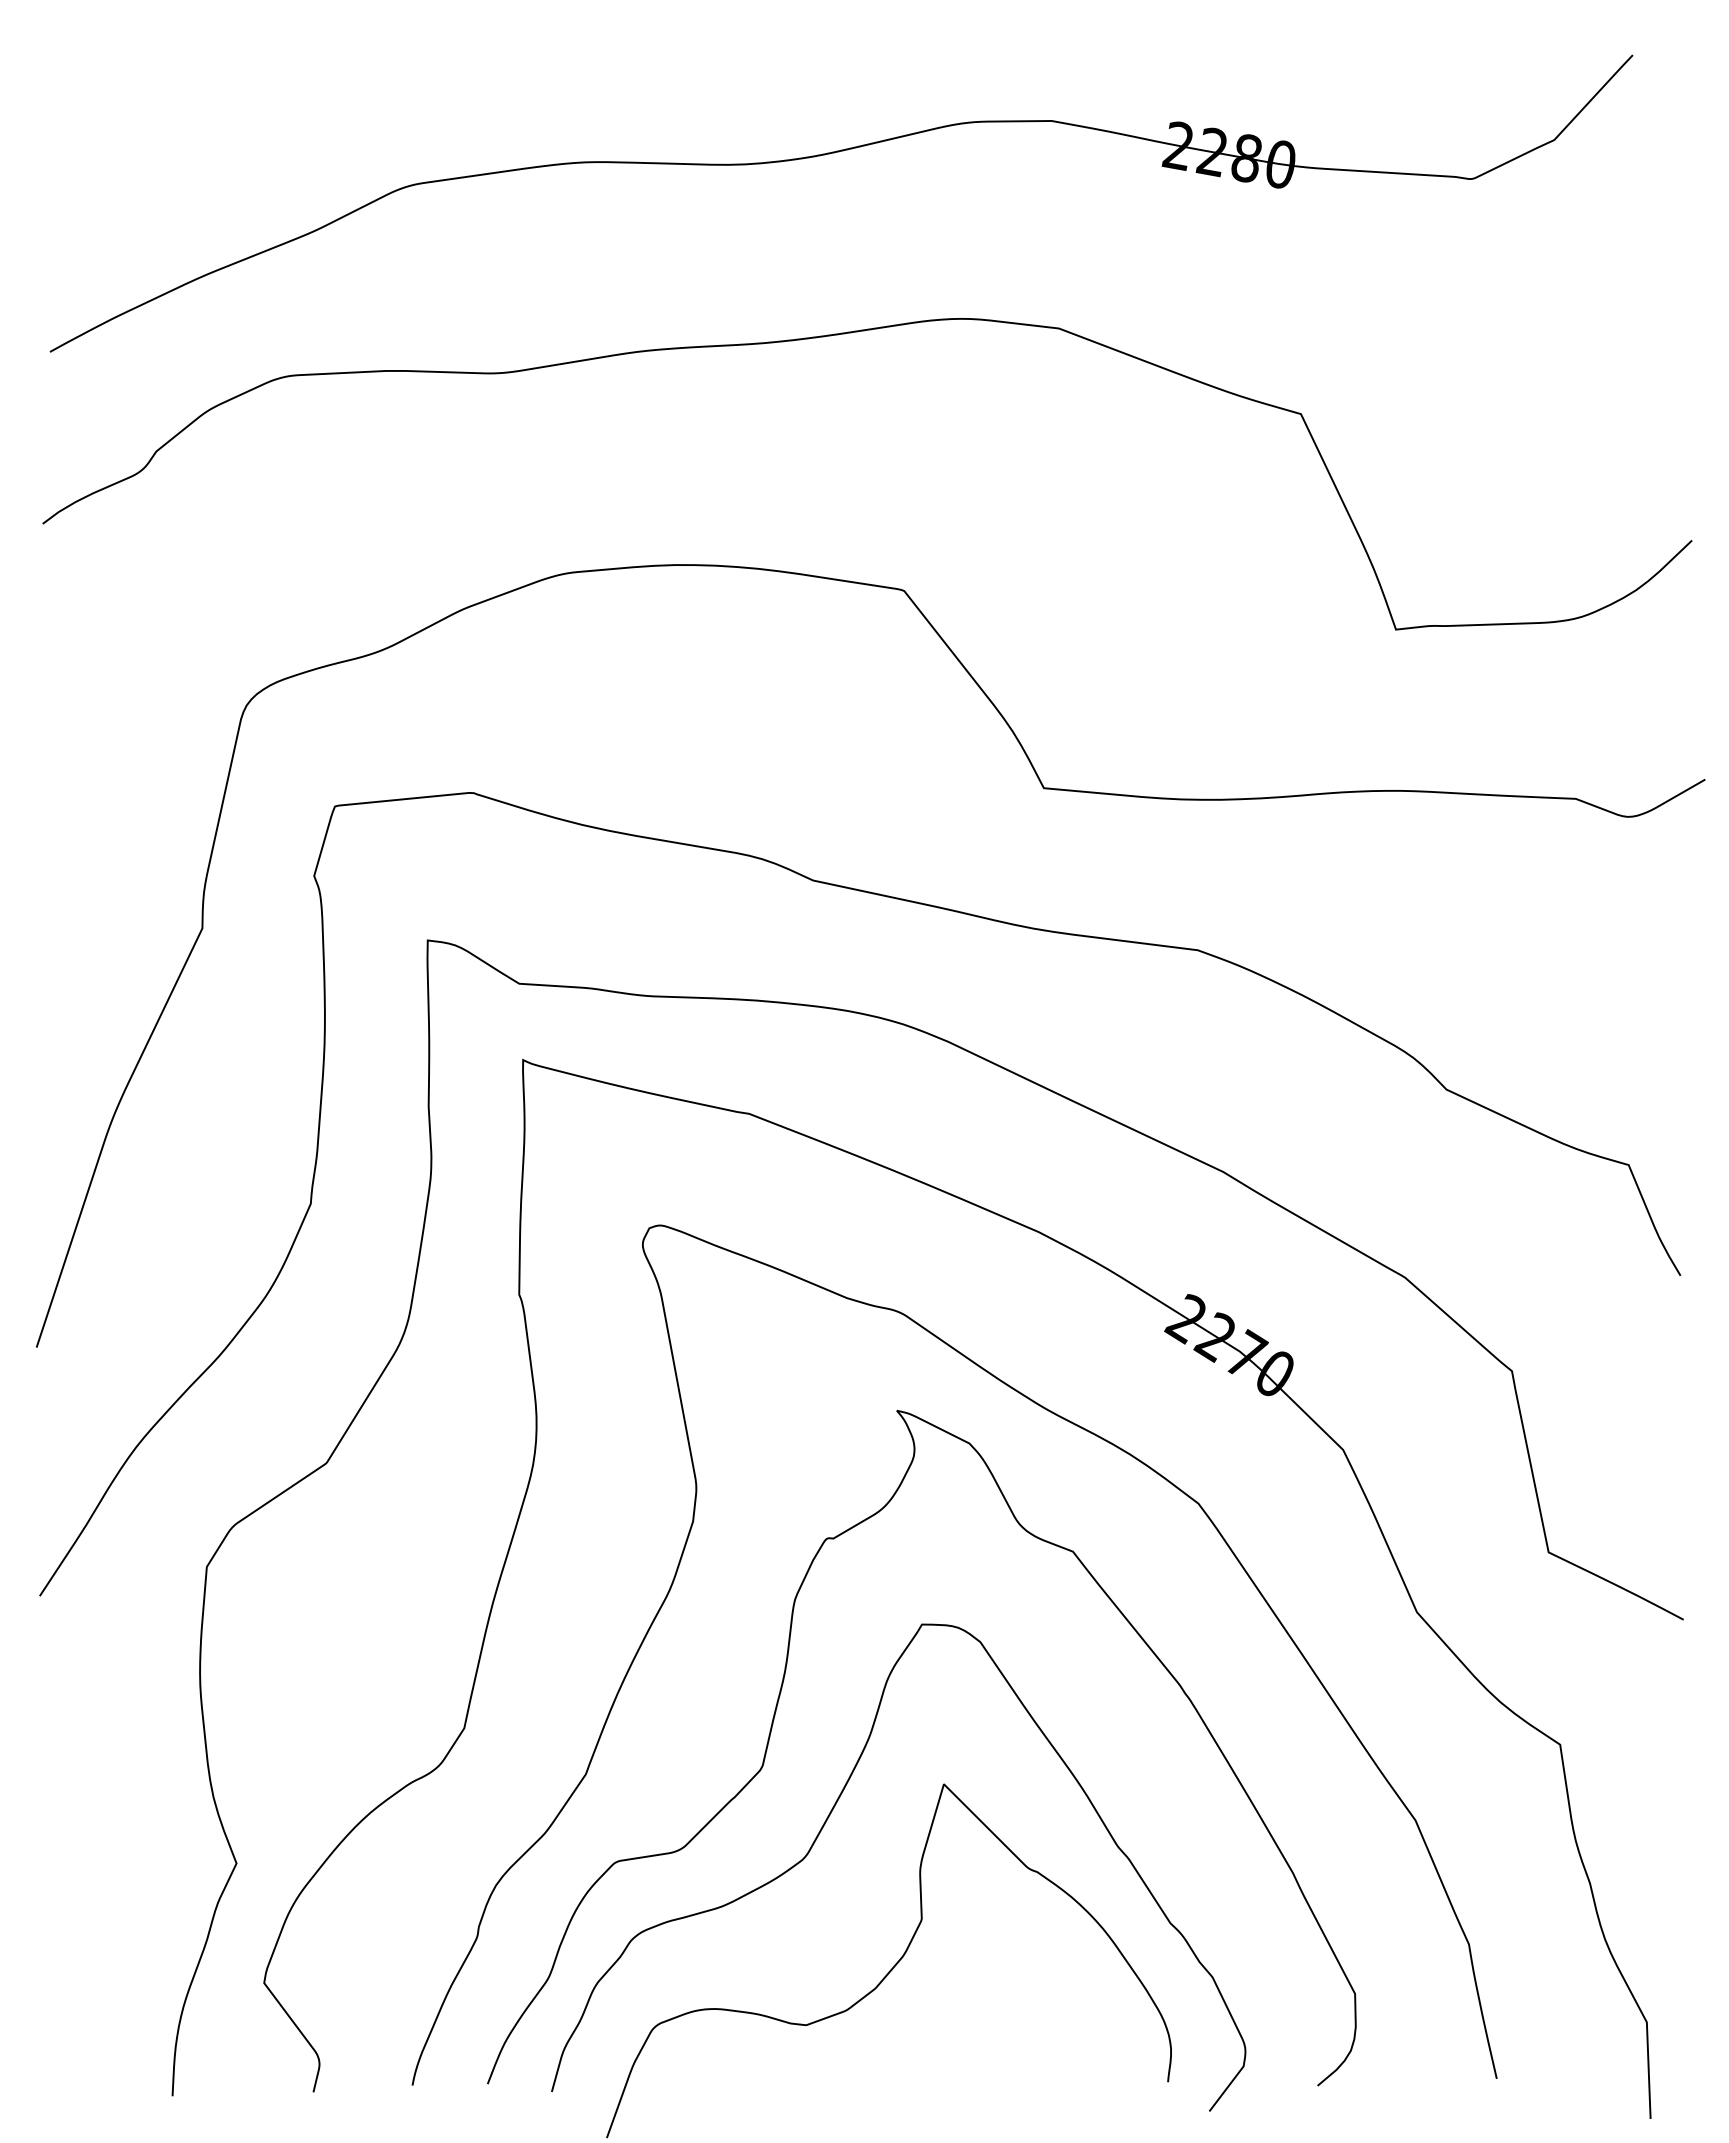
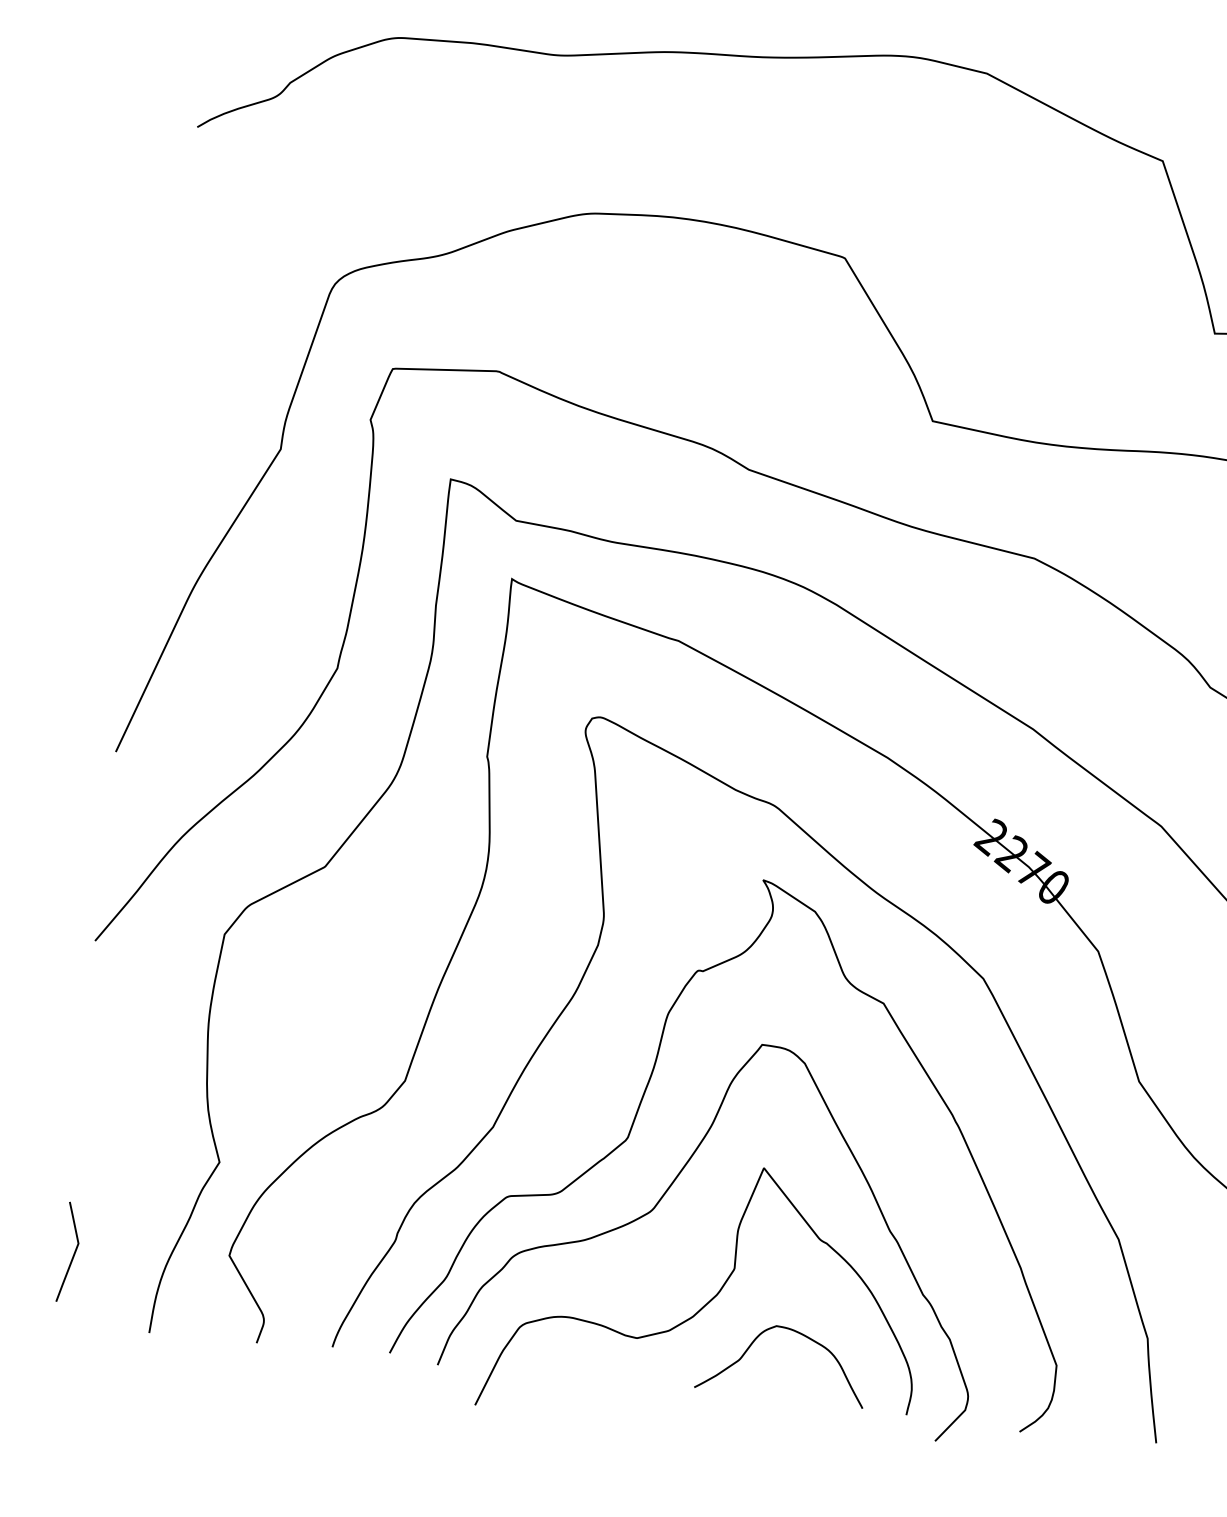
curve: (1008, 1991) -> (793, 1331), added
curve: (61, 2006) -> (73, 1254), added

